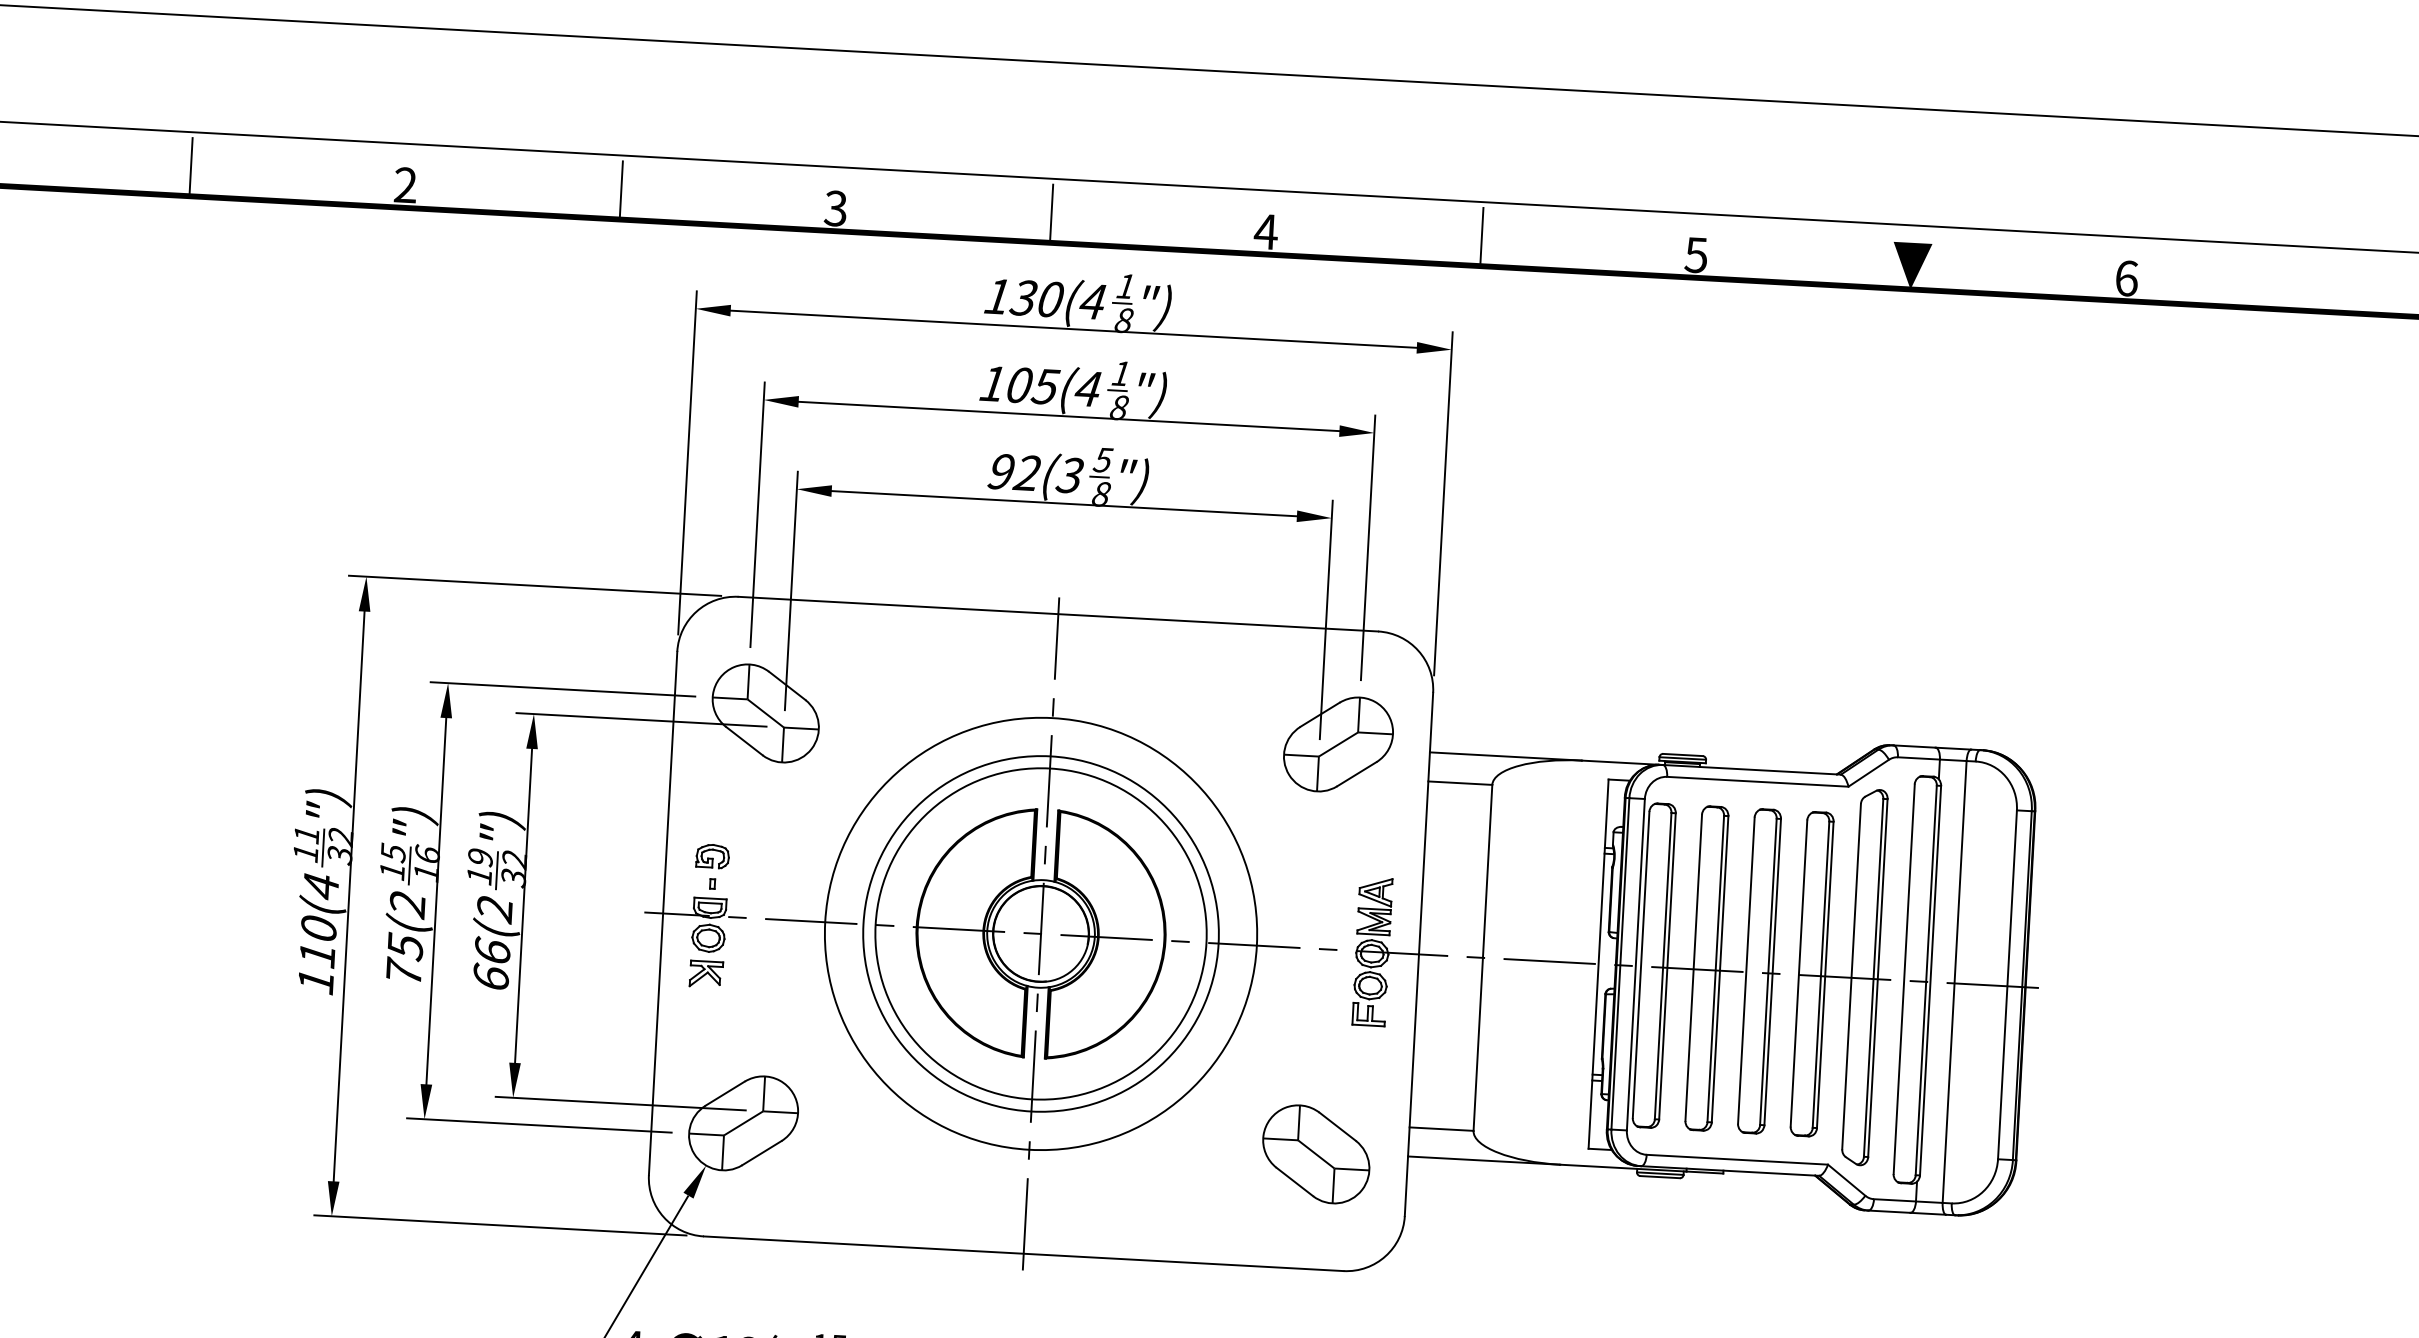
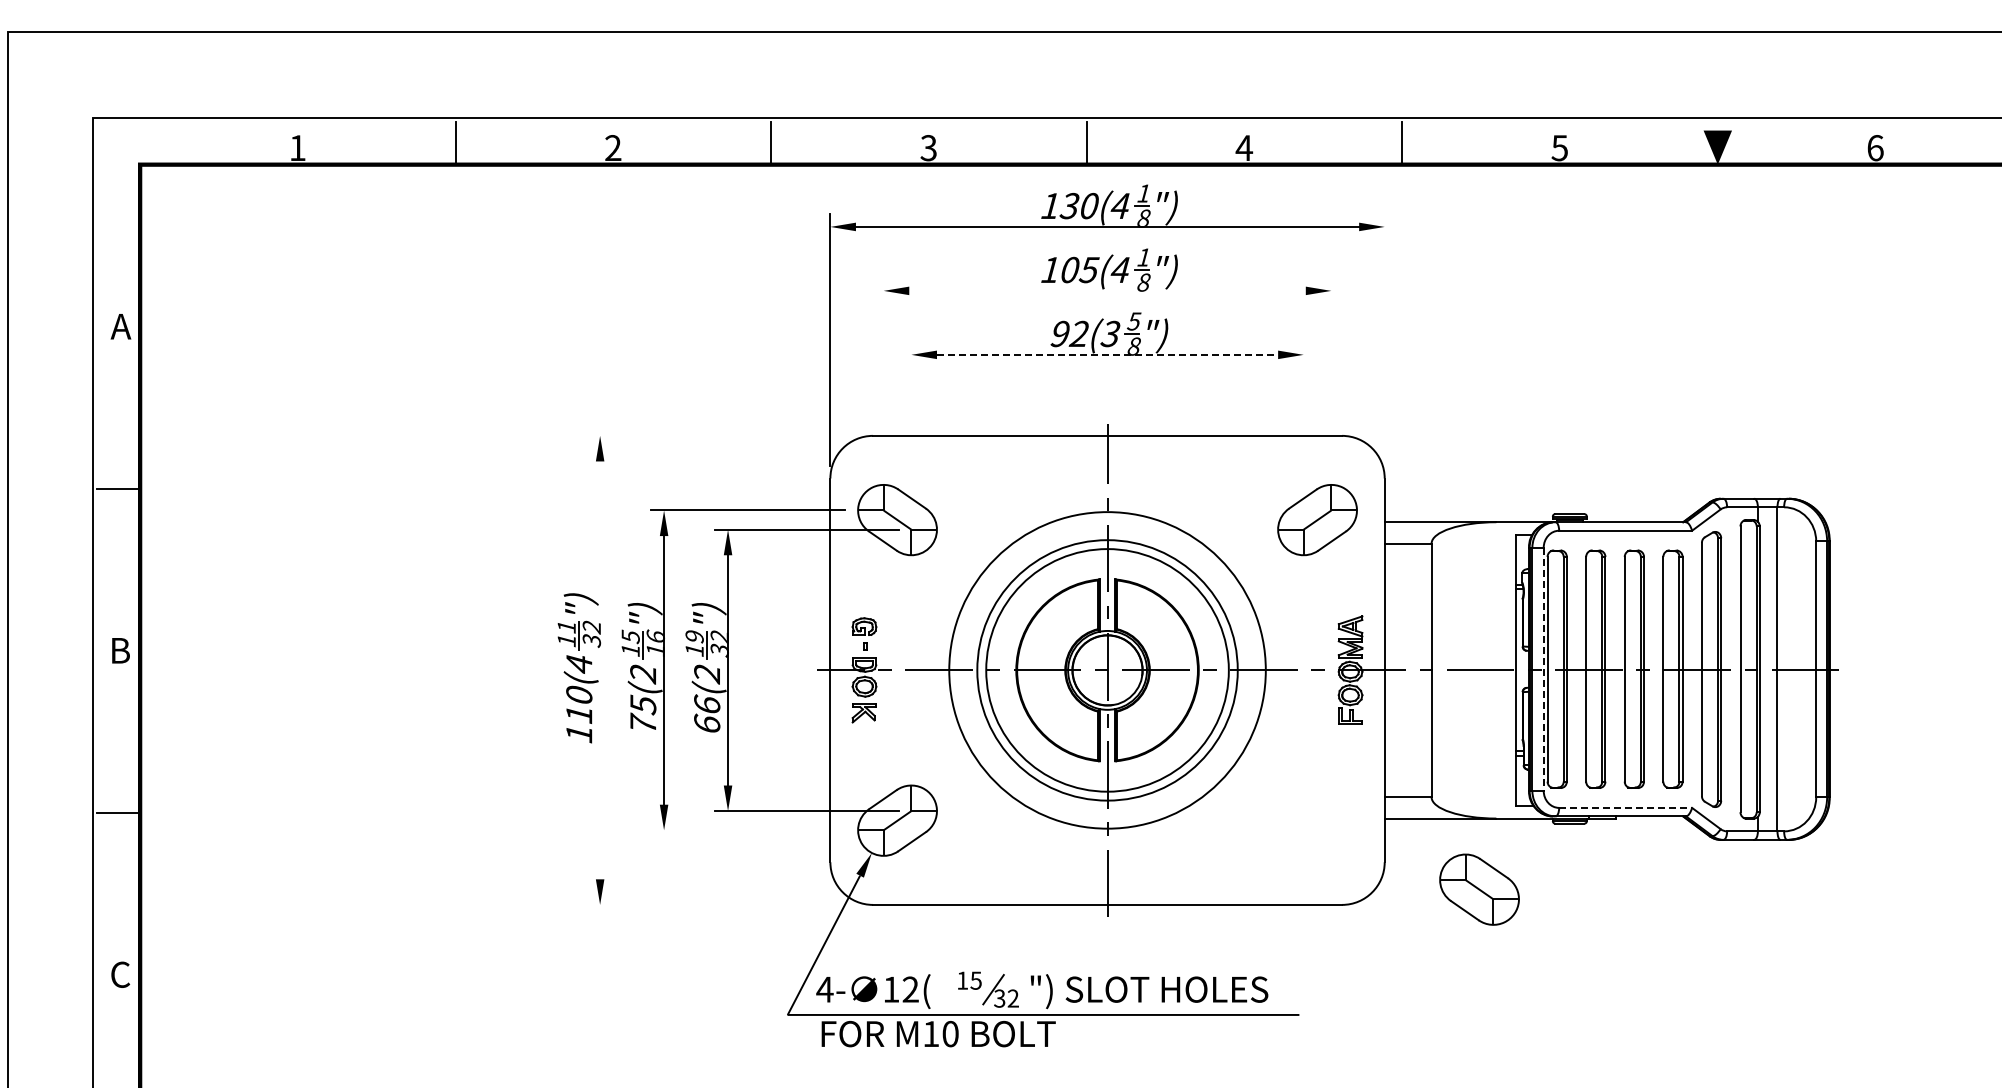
line: (1069, 415) -> (1107, 290), removed
line: (1064, 503) -> (1107, 354), solid -> dashed
line: (1443, 503) -> (1384, 339), removed
line: (757, 515) -> (883, 375), removed
line: (1368, 548) -> (1331, 375), removed
line: (534, 585) -> (723, 435), removed
line: (791, 590) -> (911, 429), removed
line: (1326, 619) -> (1303, 429), removed
line: (349, 896) -> (600, 670), removed
line: (1635, 964) -> (1543, 669), solid -> dashed
line: (539, 1125) -> (748, 830), removed
part: (1316, 1154) -> (1479, 889), moved
line: (1738, 1159) -> (1626, 807), solid -> dashed
line: (500, 1224) -> (723, 904), removed

